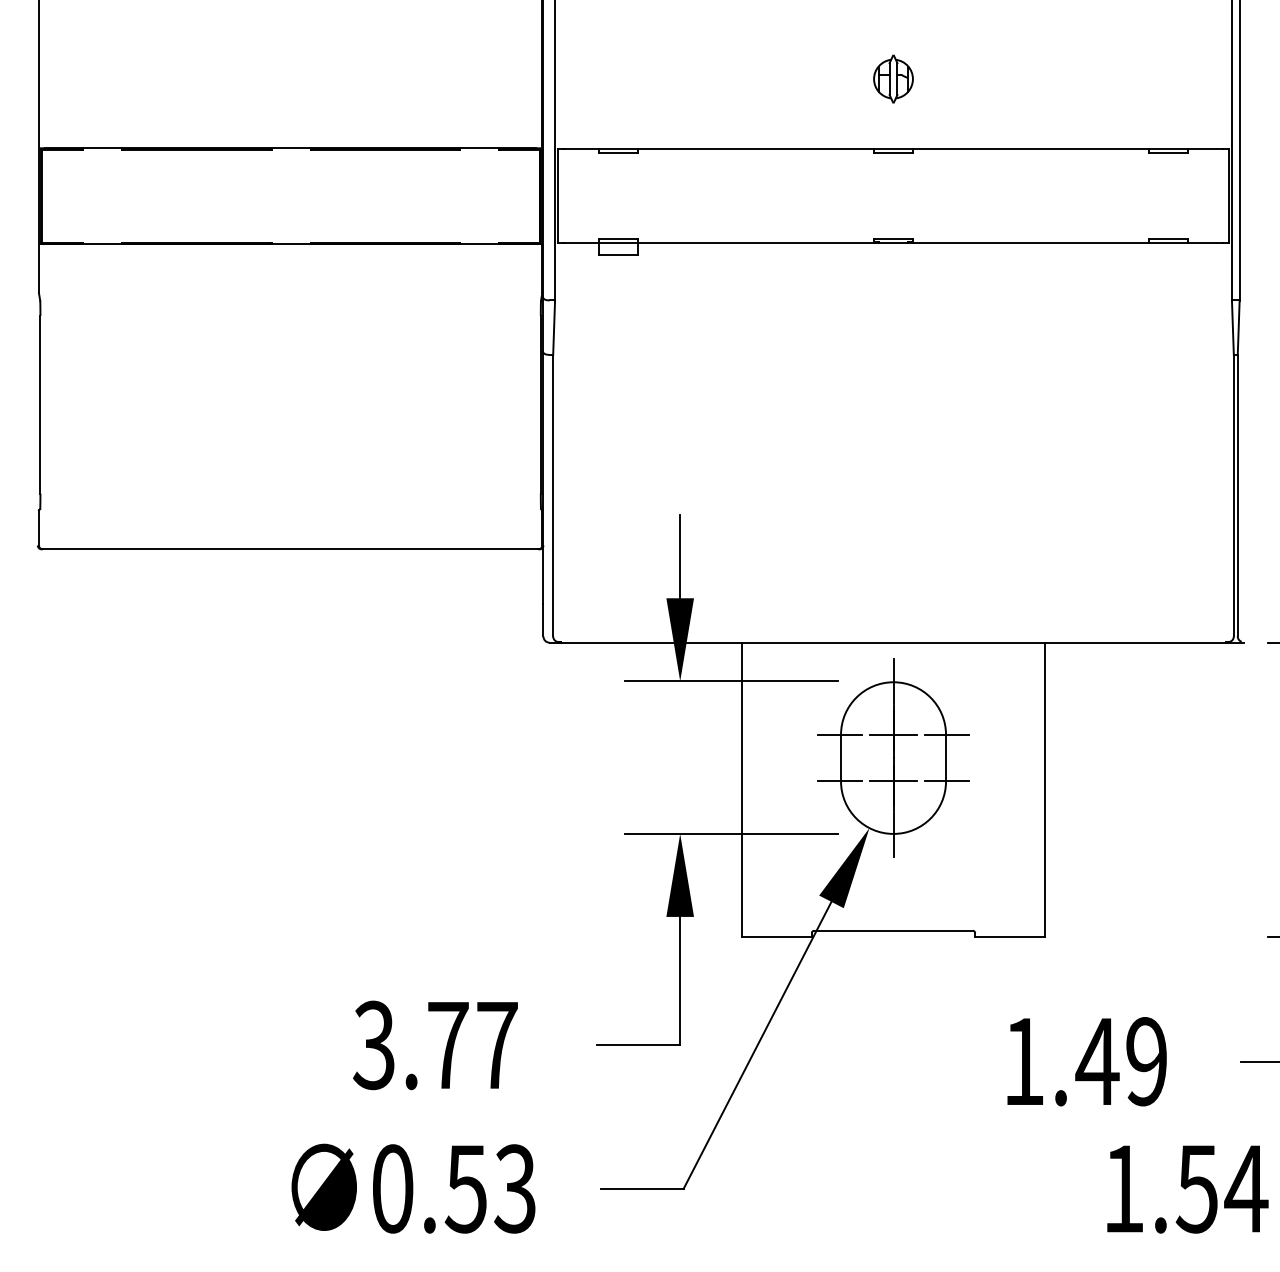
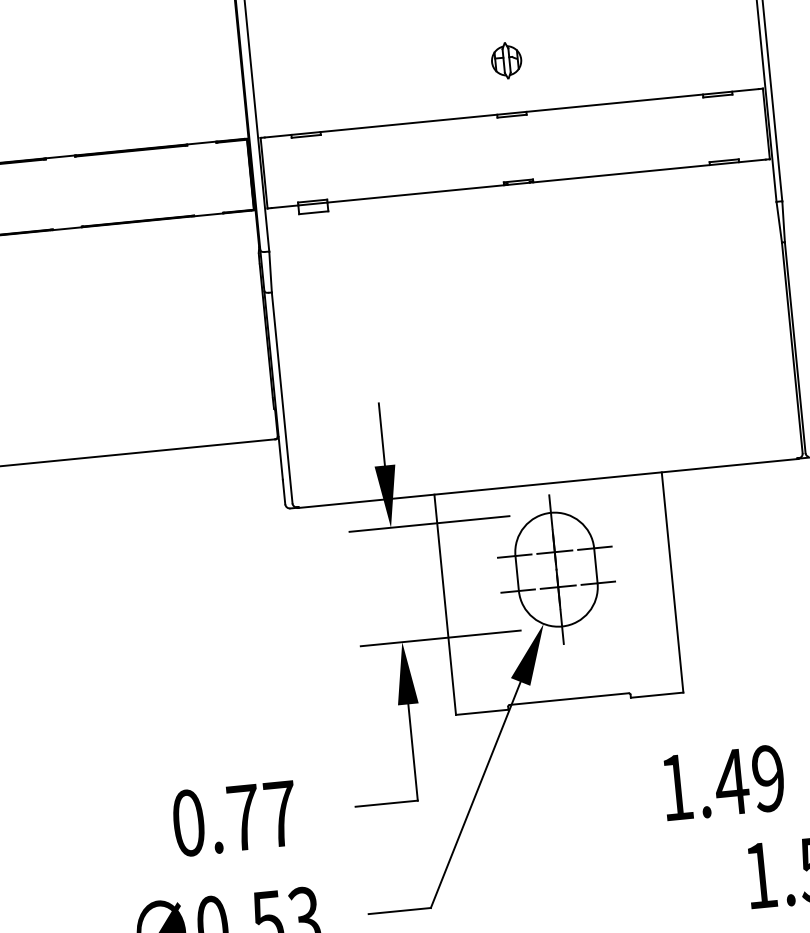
text: (373, 1045) -> (187, 823), 3.77 -> 0.77

